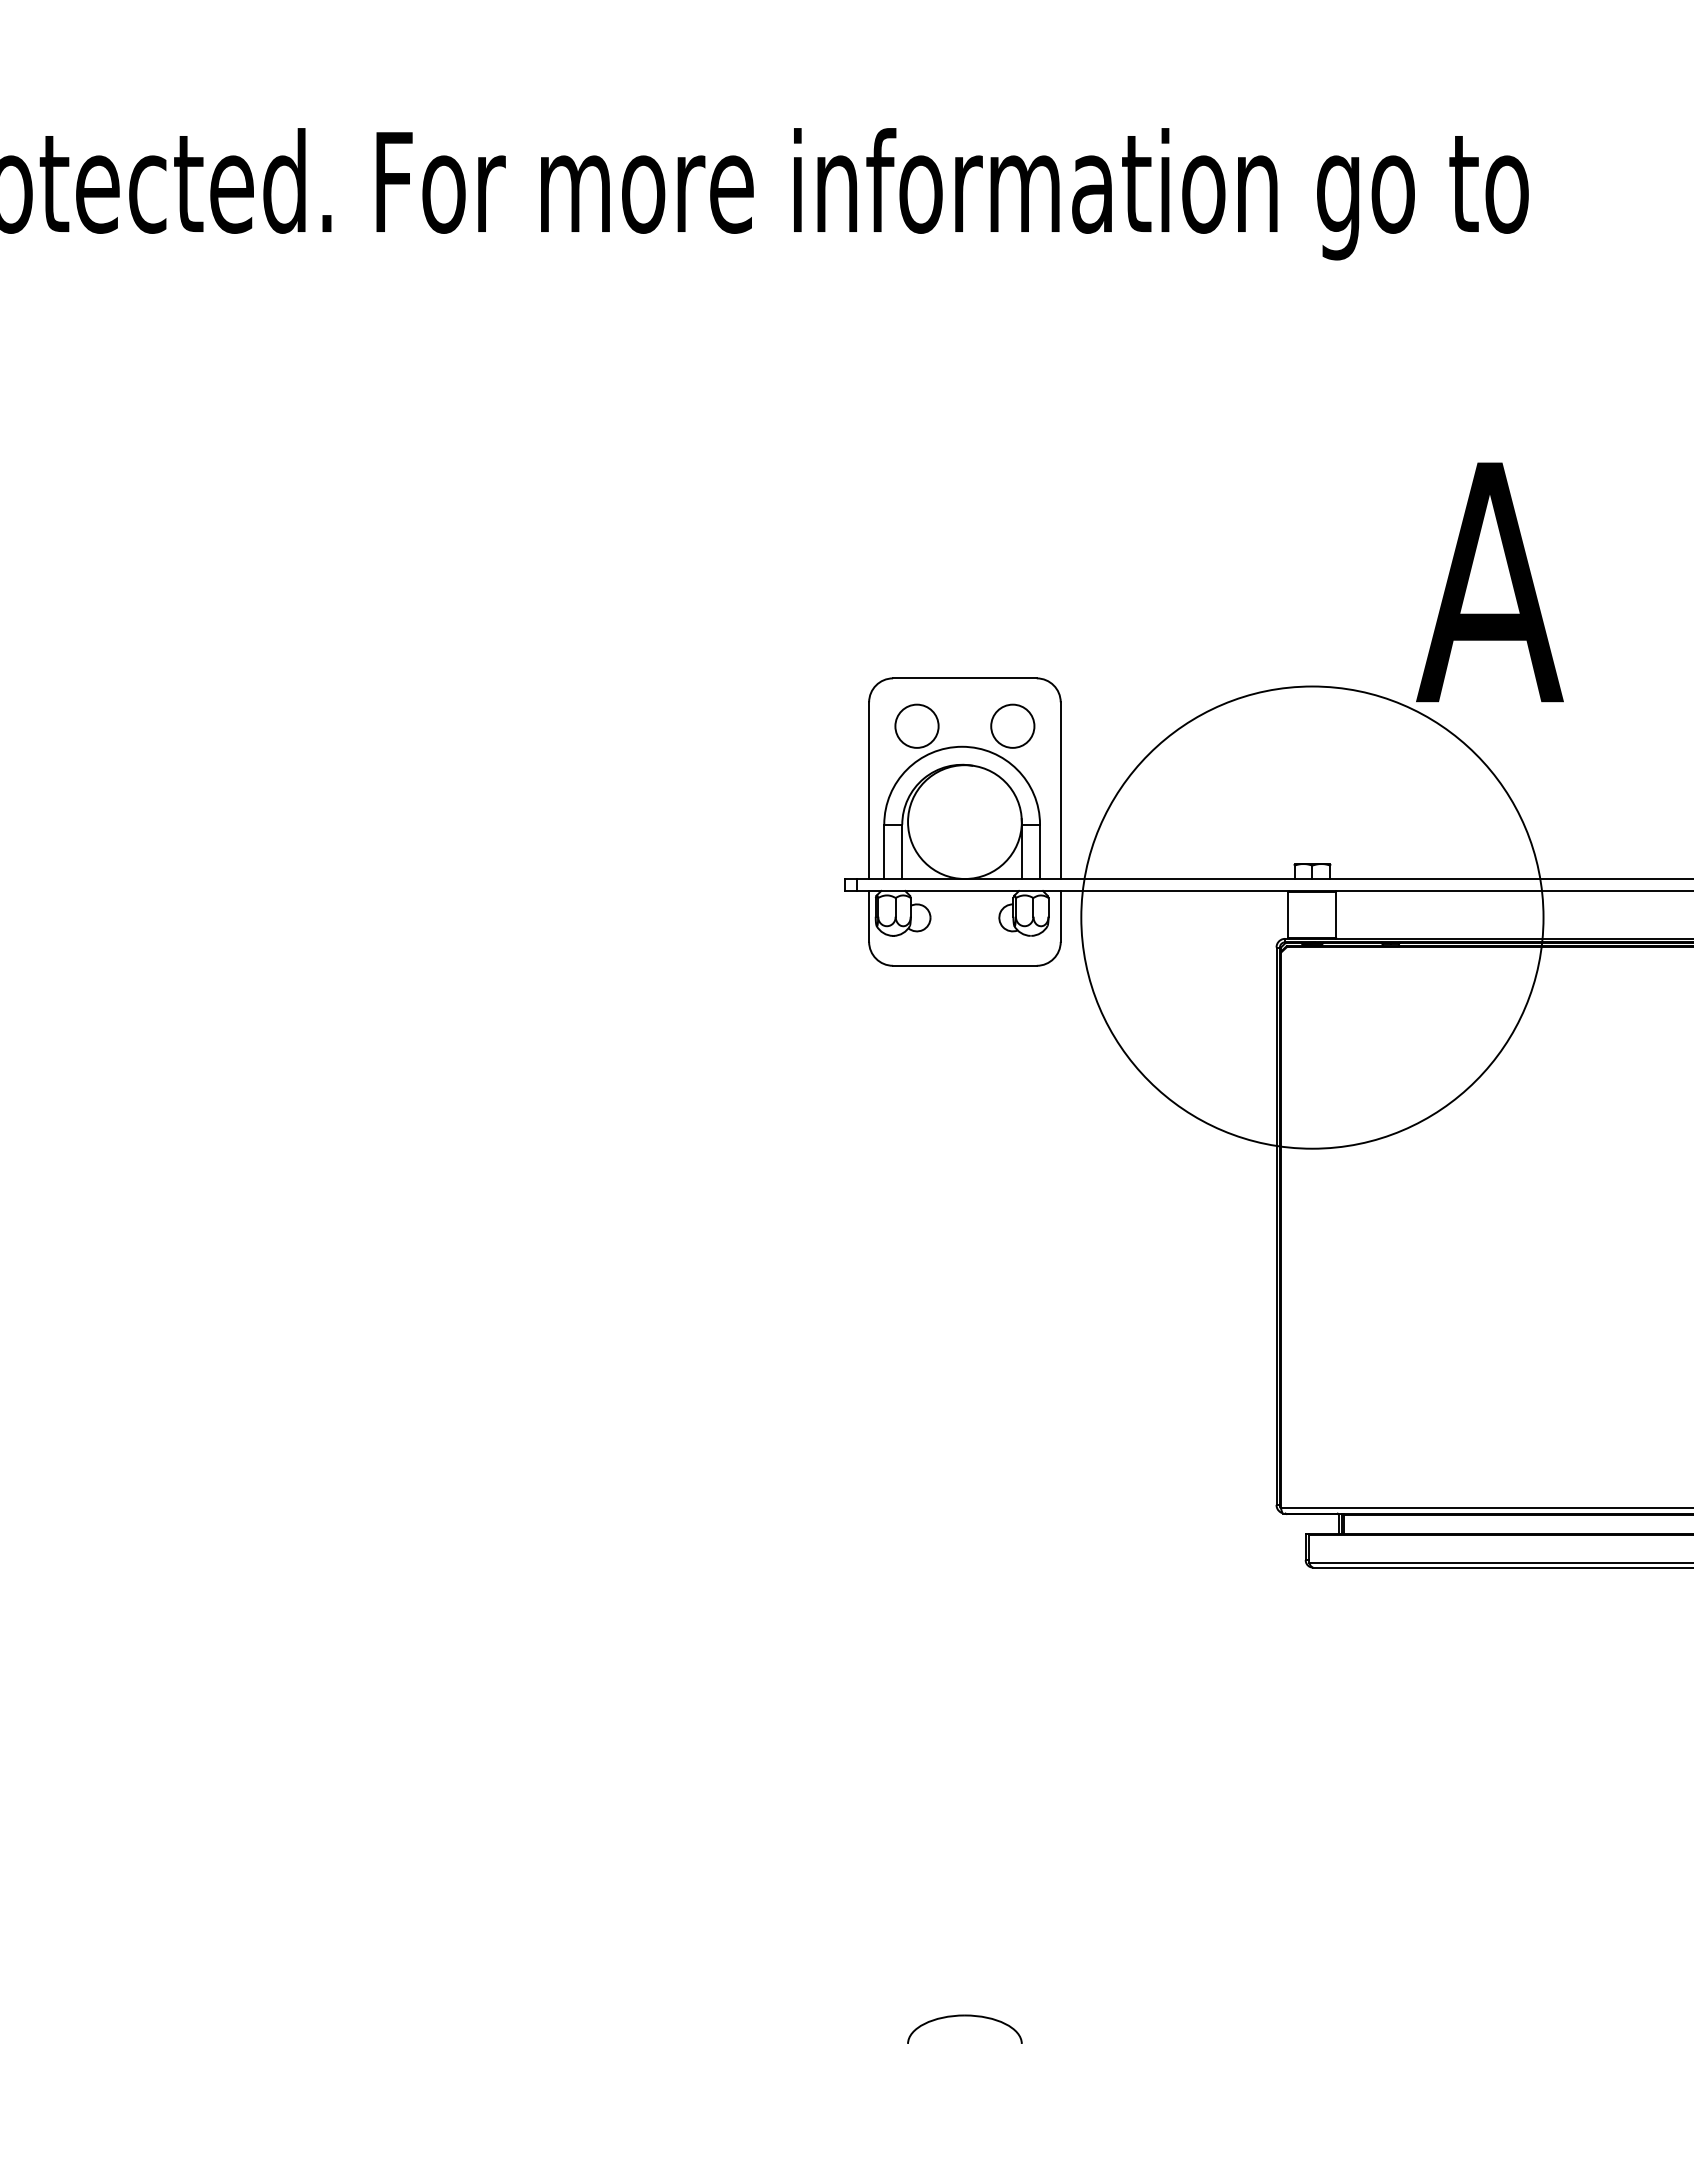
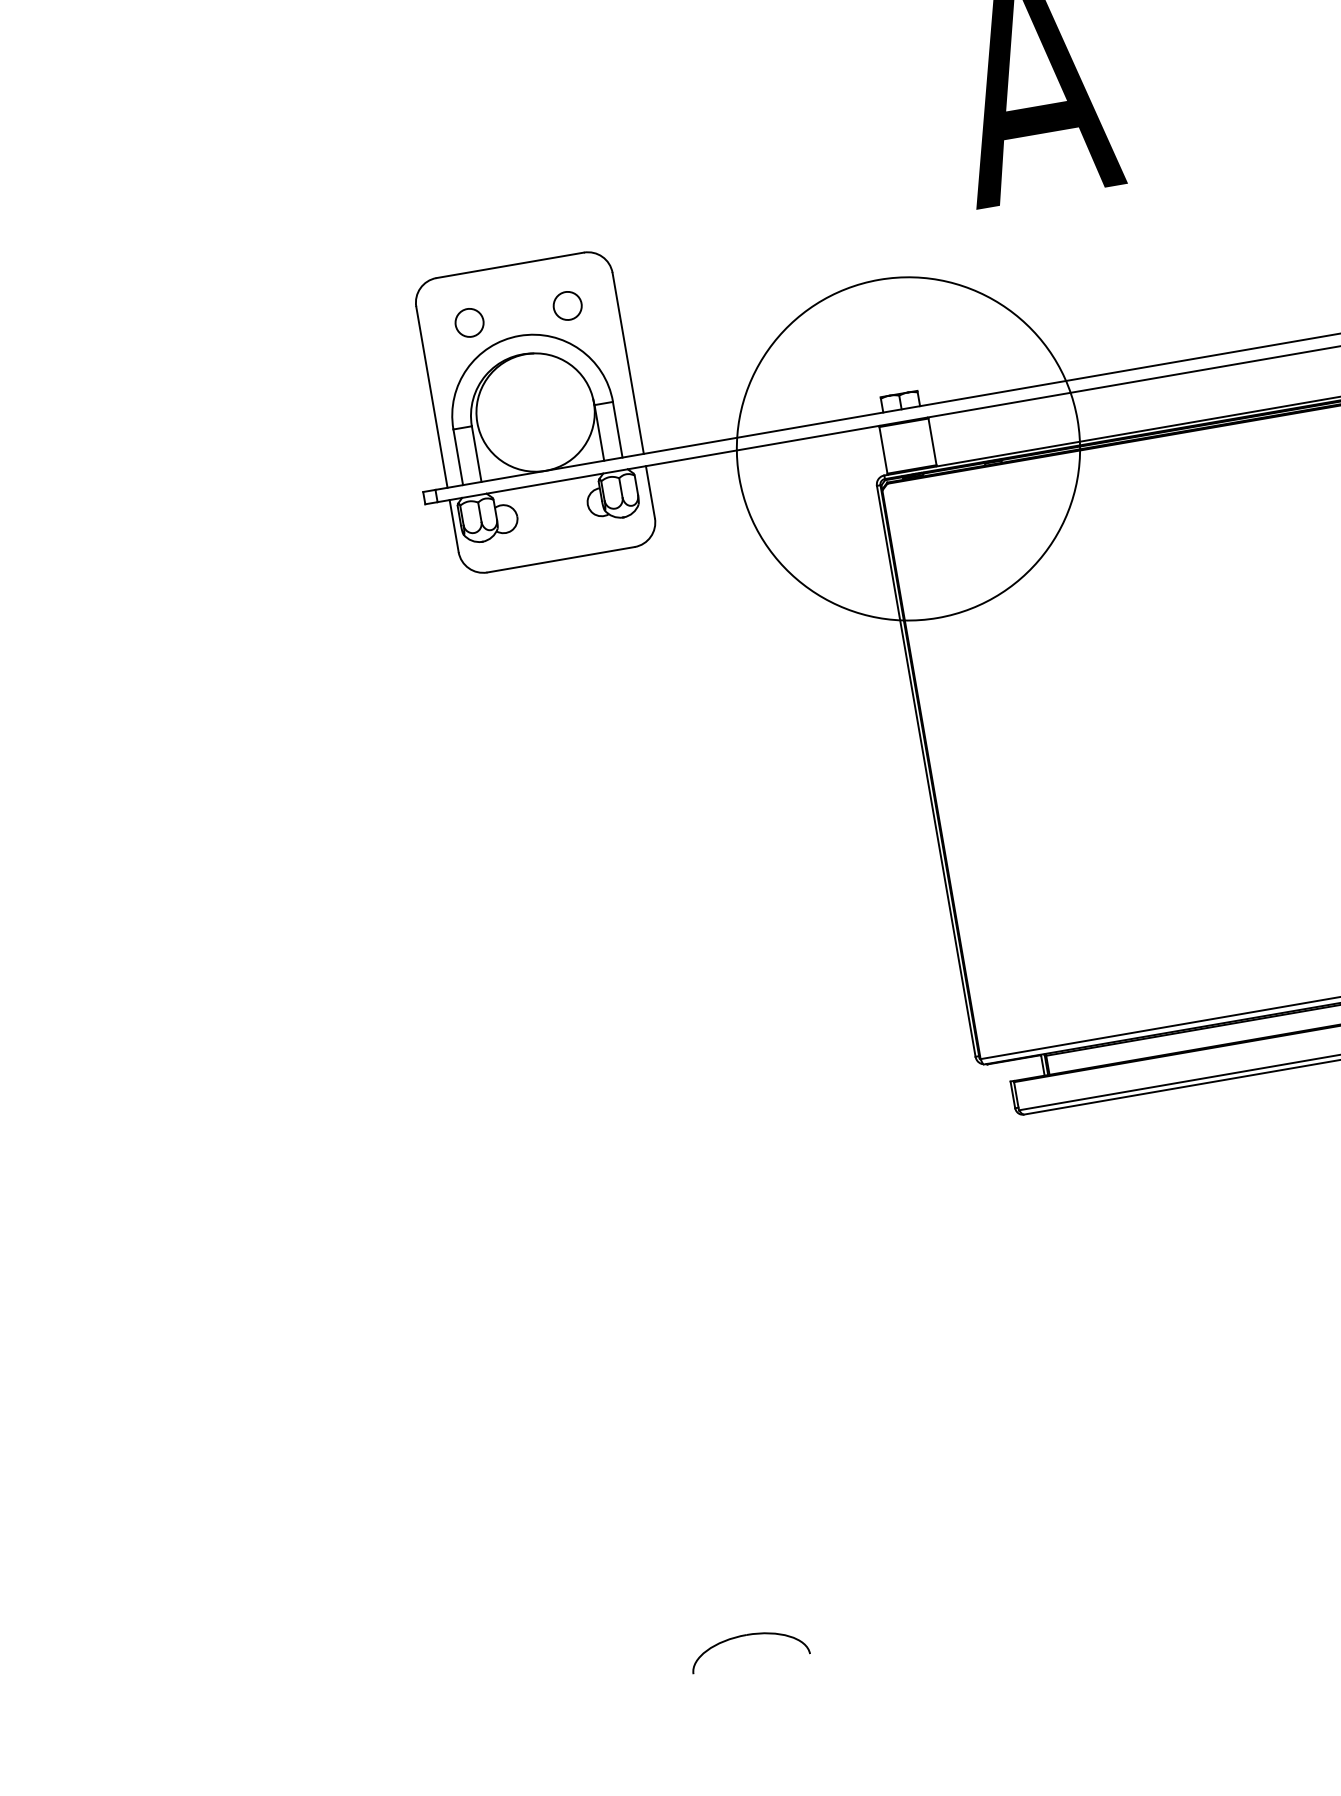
circle: (916, 725) -> (468, 322), size x0.62
circle: (1012, 725) -> (567, 305), size x0.62
circle: (1312, 917) -> (908, 448), size x0.71

